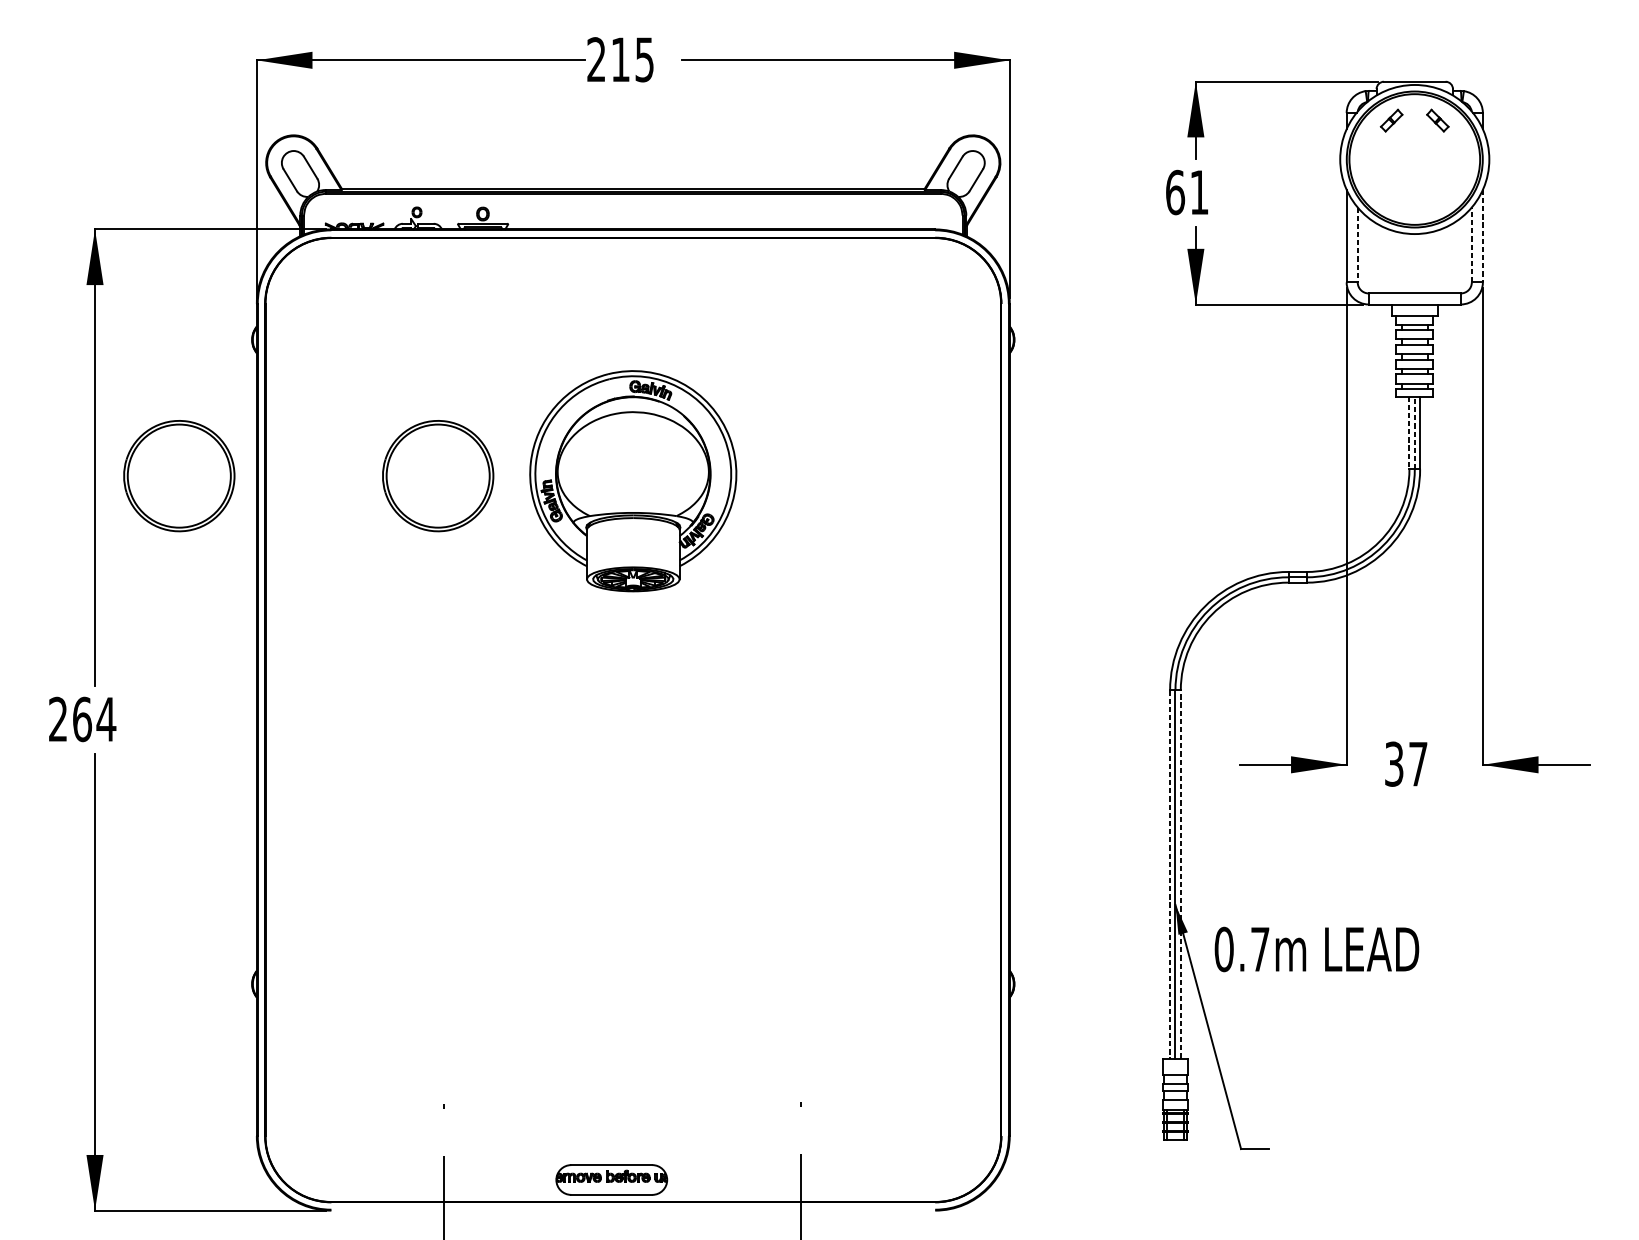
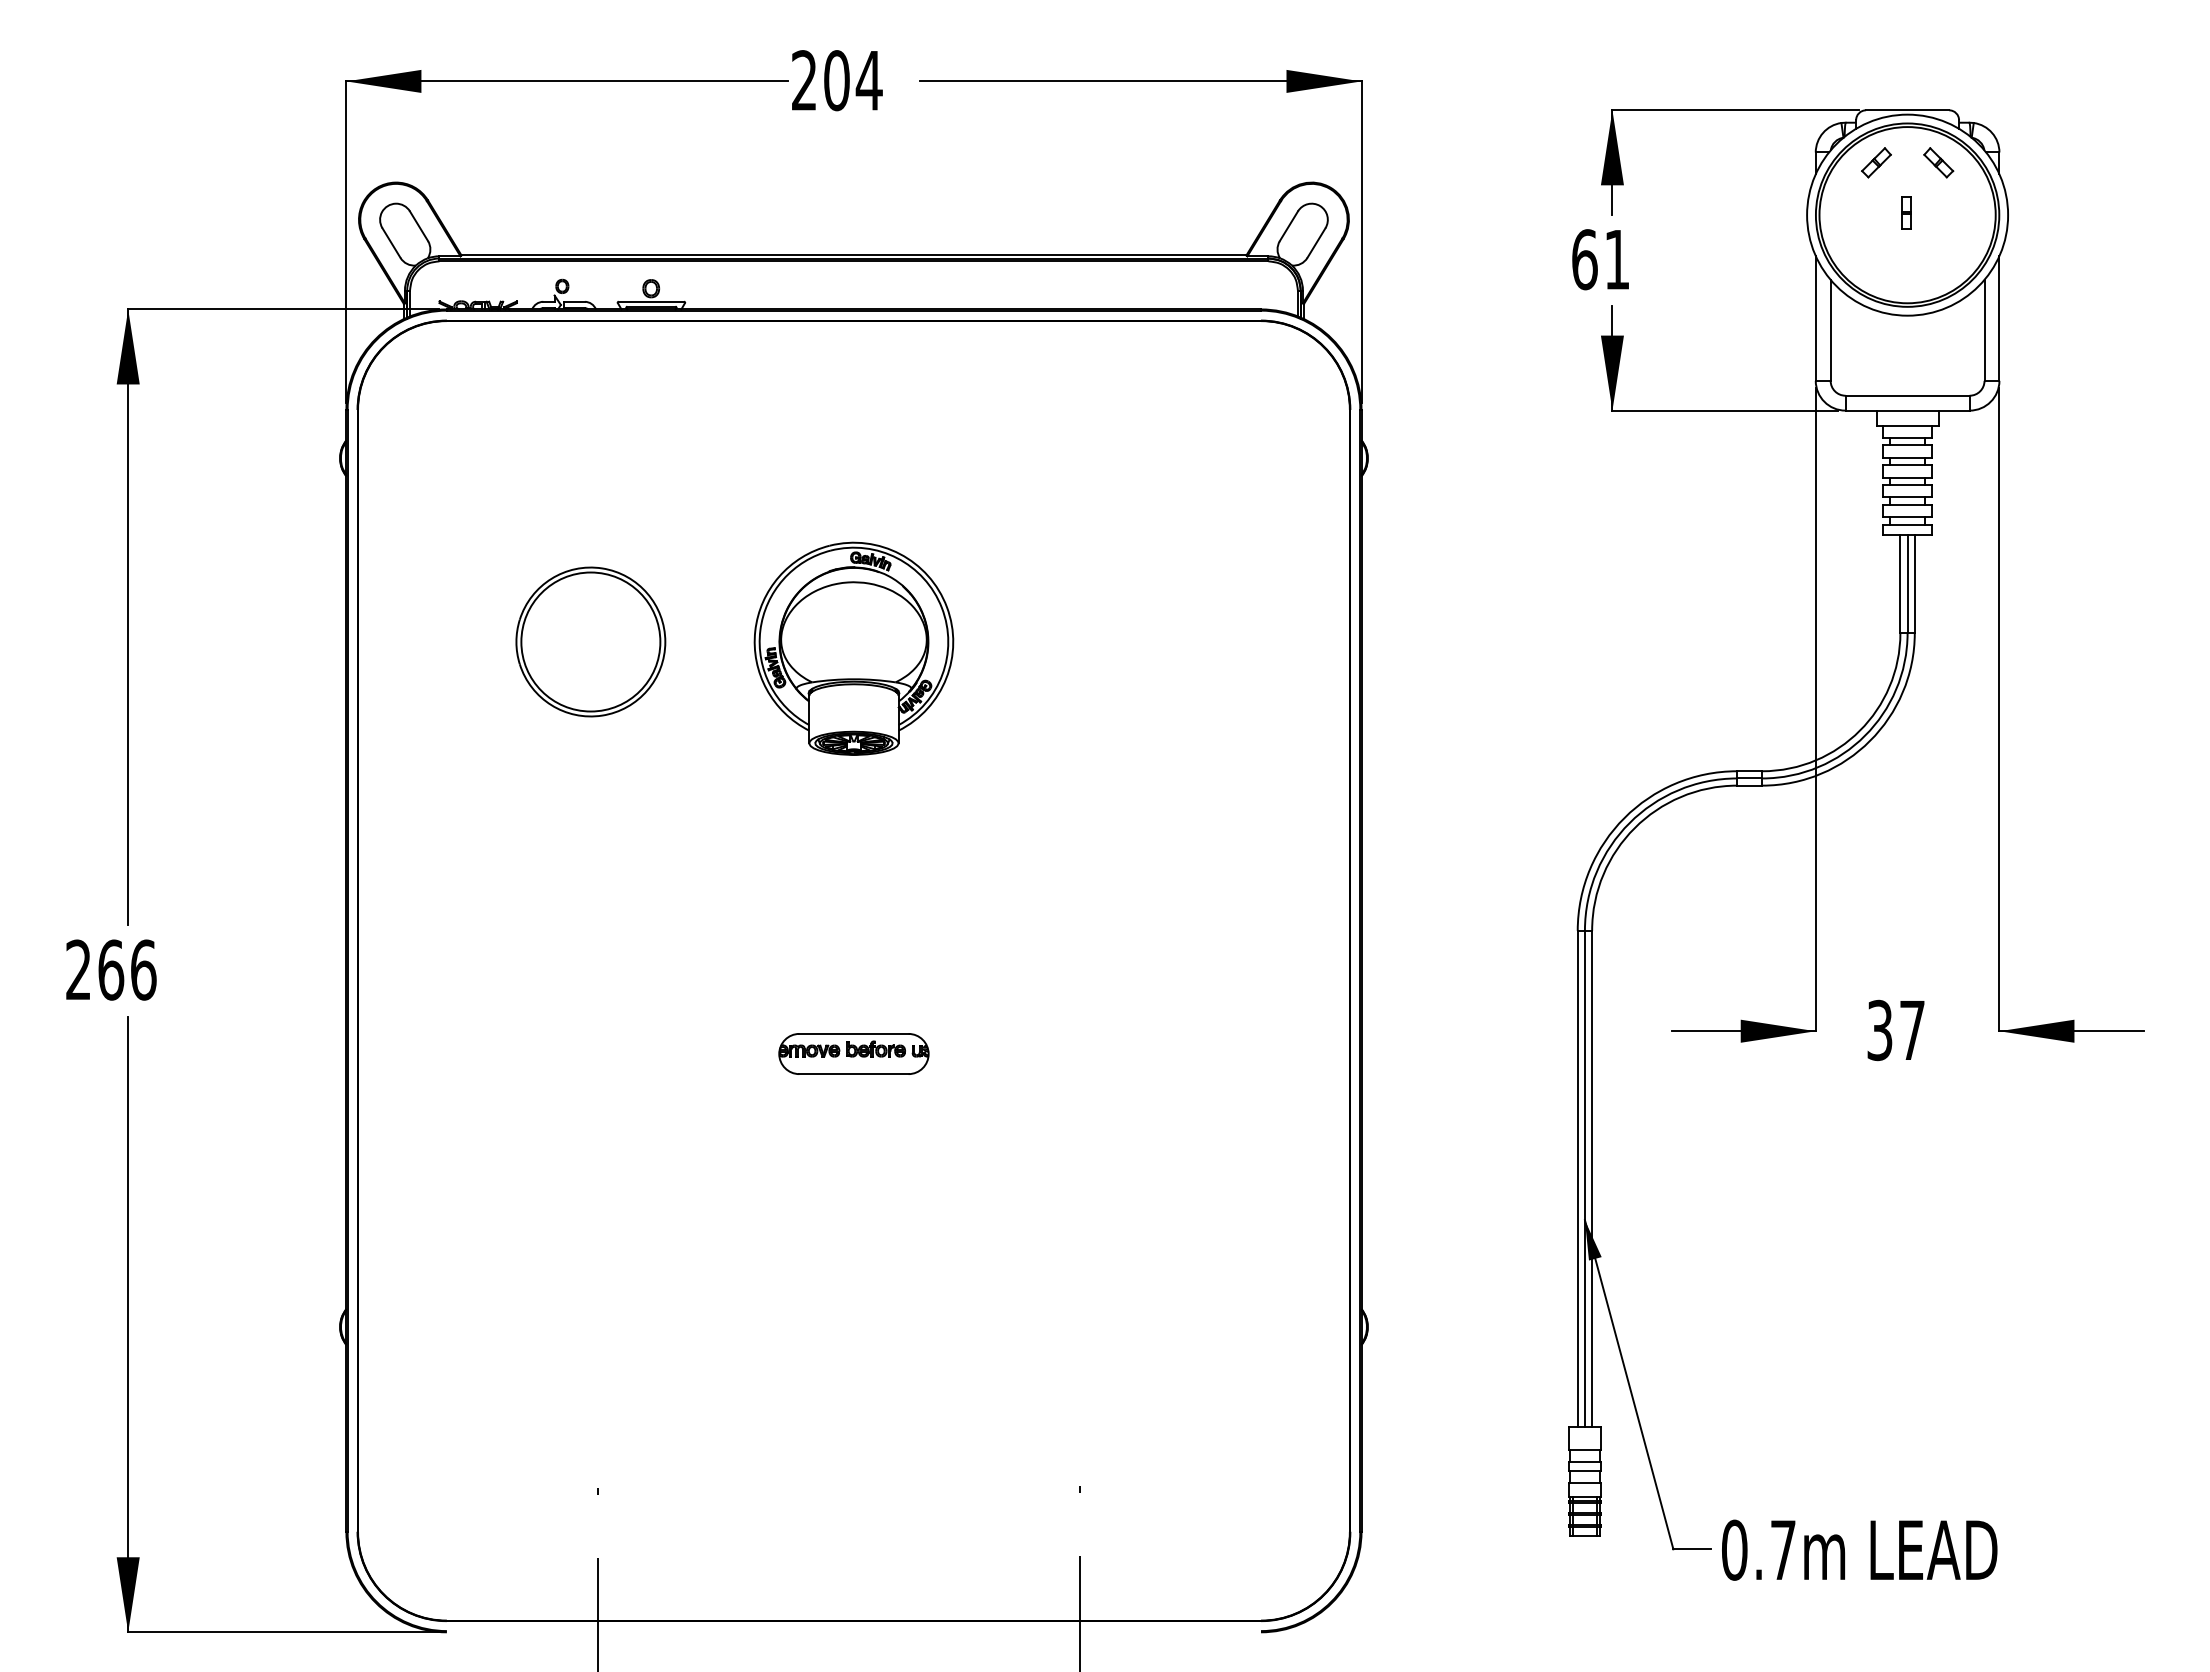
text: (632, 59) -> (853, 80), 215 -> 204
part: (1413, 157) -> (1906, 212), added
line: (1482, 236) -> (1999, 318), dashed -> solid
line: (1471, 244) -> (1984, 329), dashed -> solid
line: (1357, 245) -> (1830, 330), dashed -> solid
line: (1414, 432) -> (1907, 583), dashed -> solid
line: (1409, 433) -> (1900, 584), dashed -> solid
part: (179, 475) -> (241, 641), removed
part: (632, 480) -> (853, 648), size x0.71
text: (106, 719) -> (143, 969), 264 -> 266
line: (1169, 874) -> (1577, 1179), dashed -> solid
line: (1181, 874) -> (1592, 1178), dashed -> solid
text: (1316, 948) -> (1859, 1549), moved
part: (611, 1179) -> (853, 1053), moved

